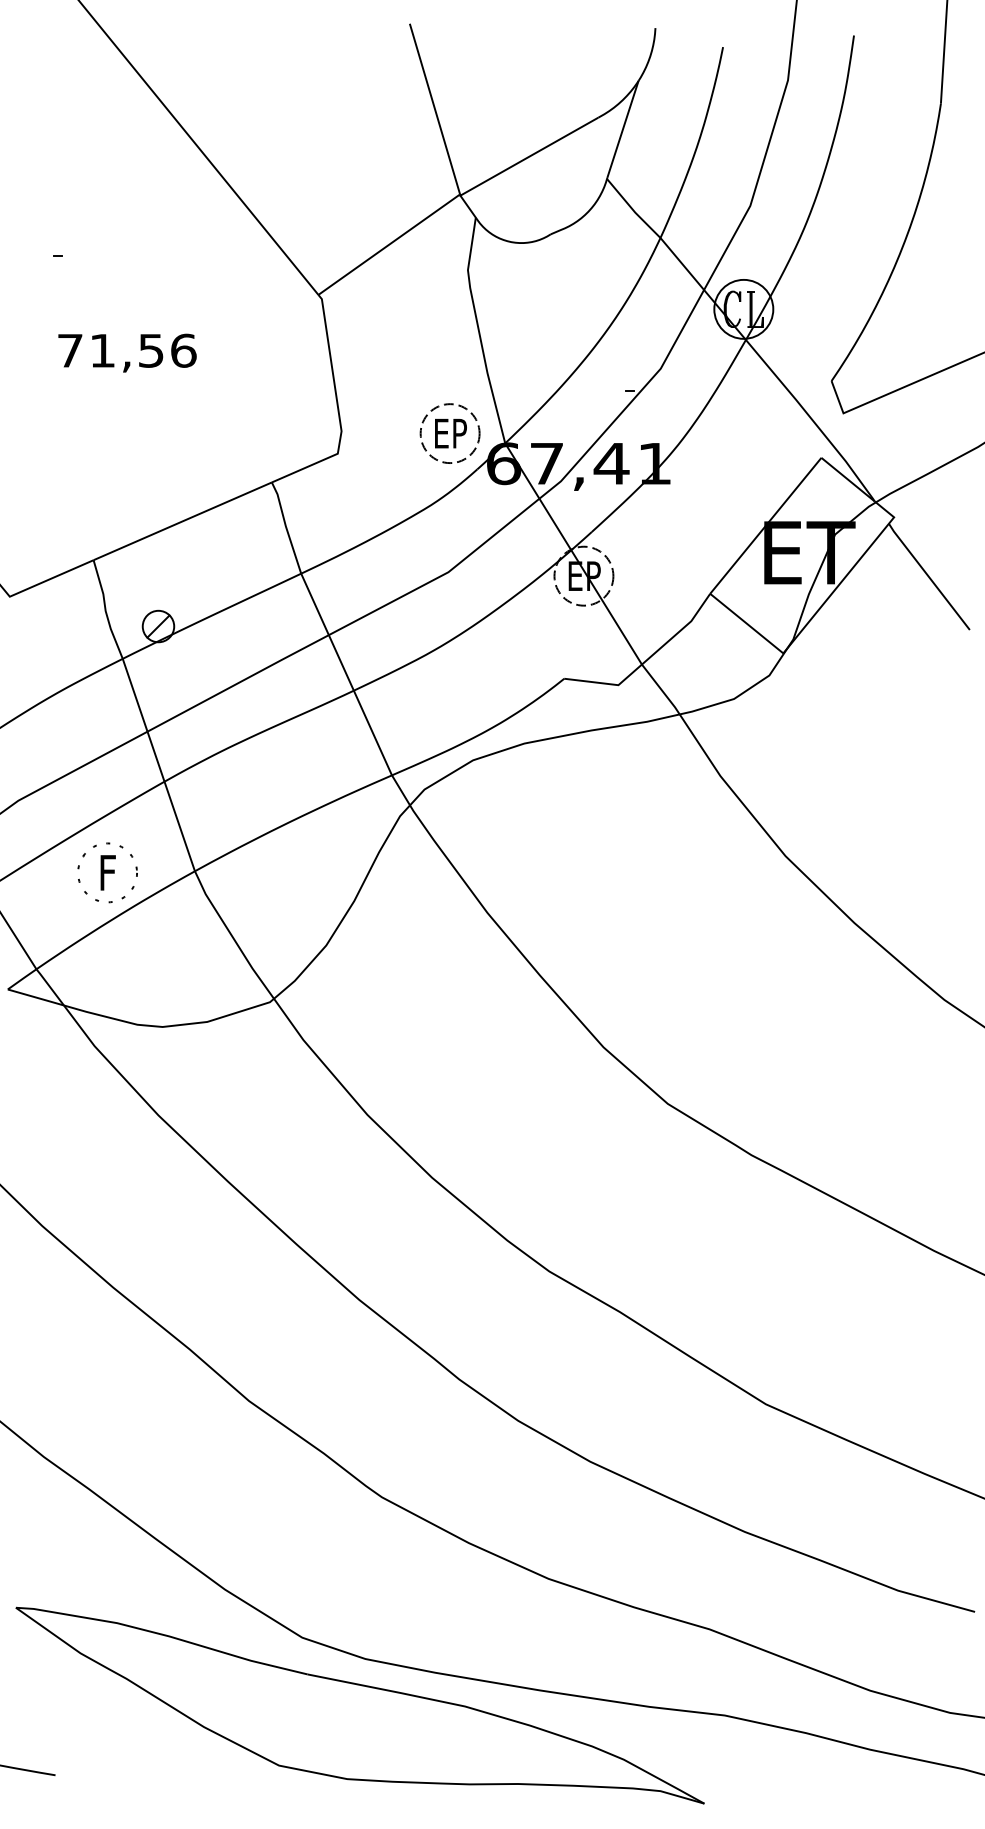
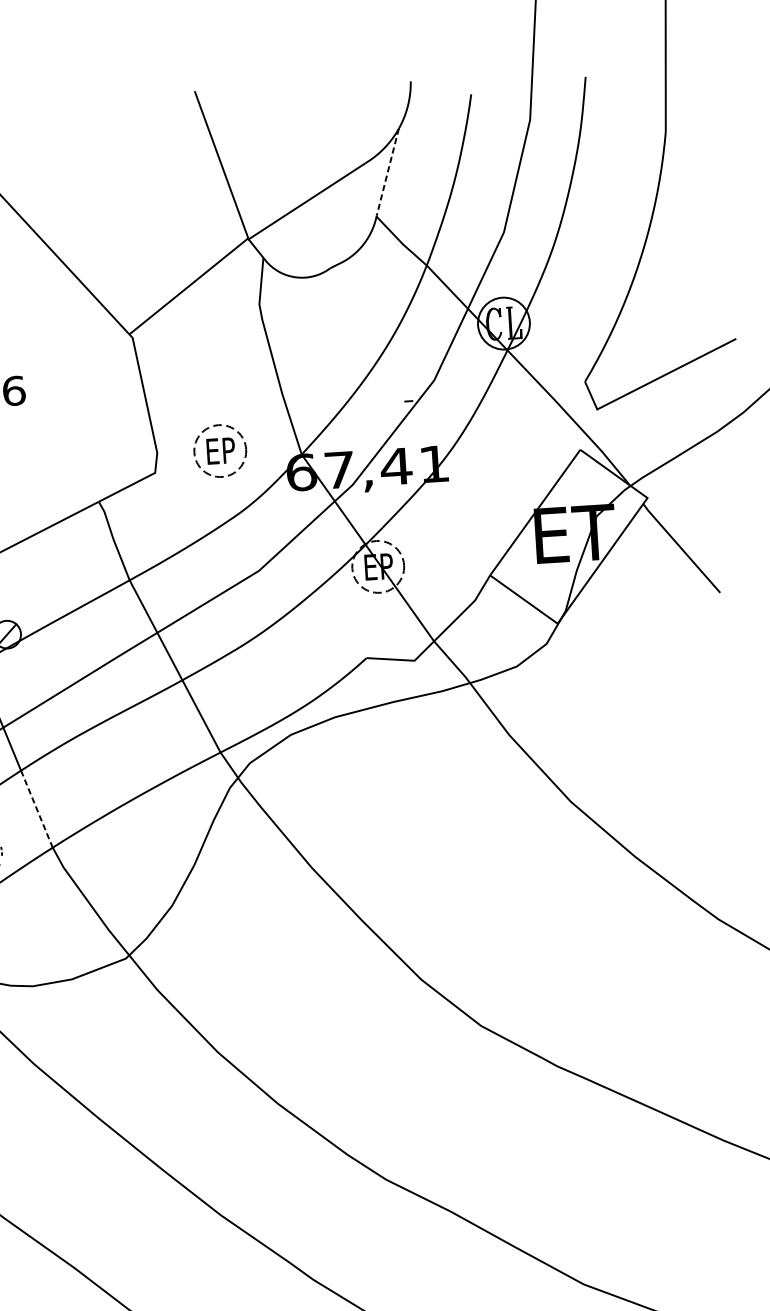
line: (622, 129) -> (387, 172), solid -> dashed
part: (449, 433) -> (219, 451), moved
line: (179, 826) -> (36, 809), solid -> dashed

